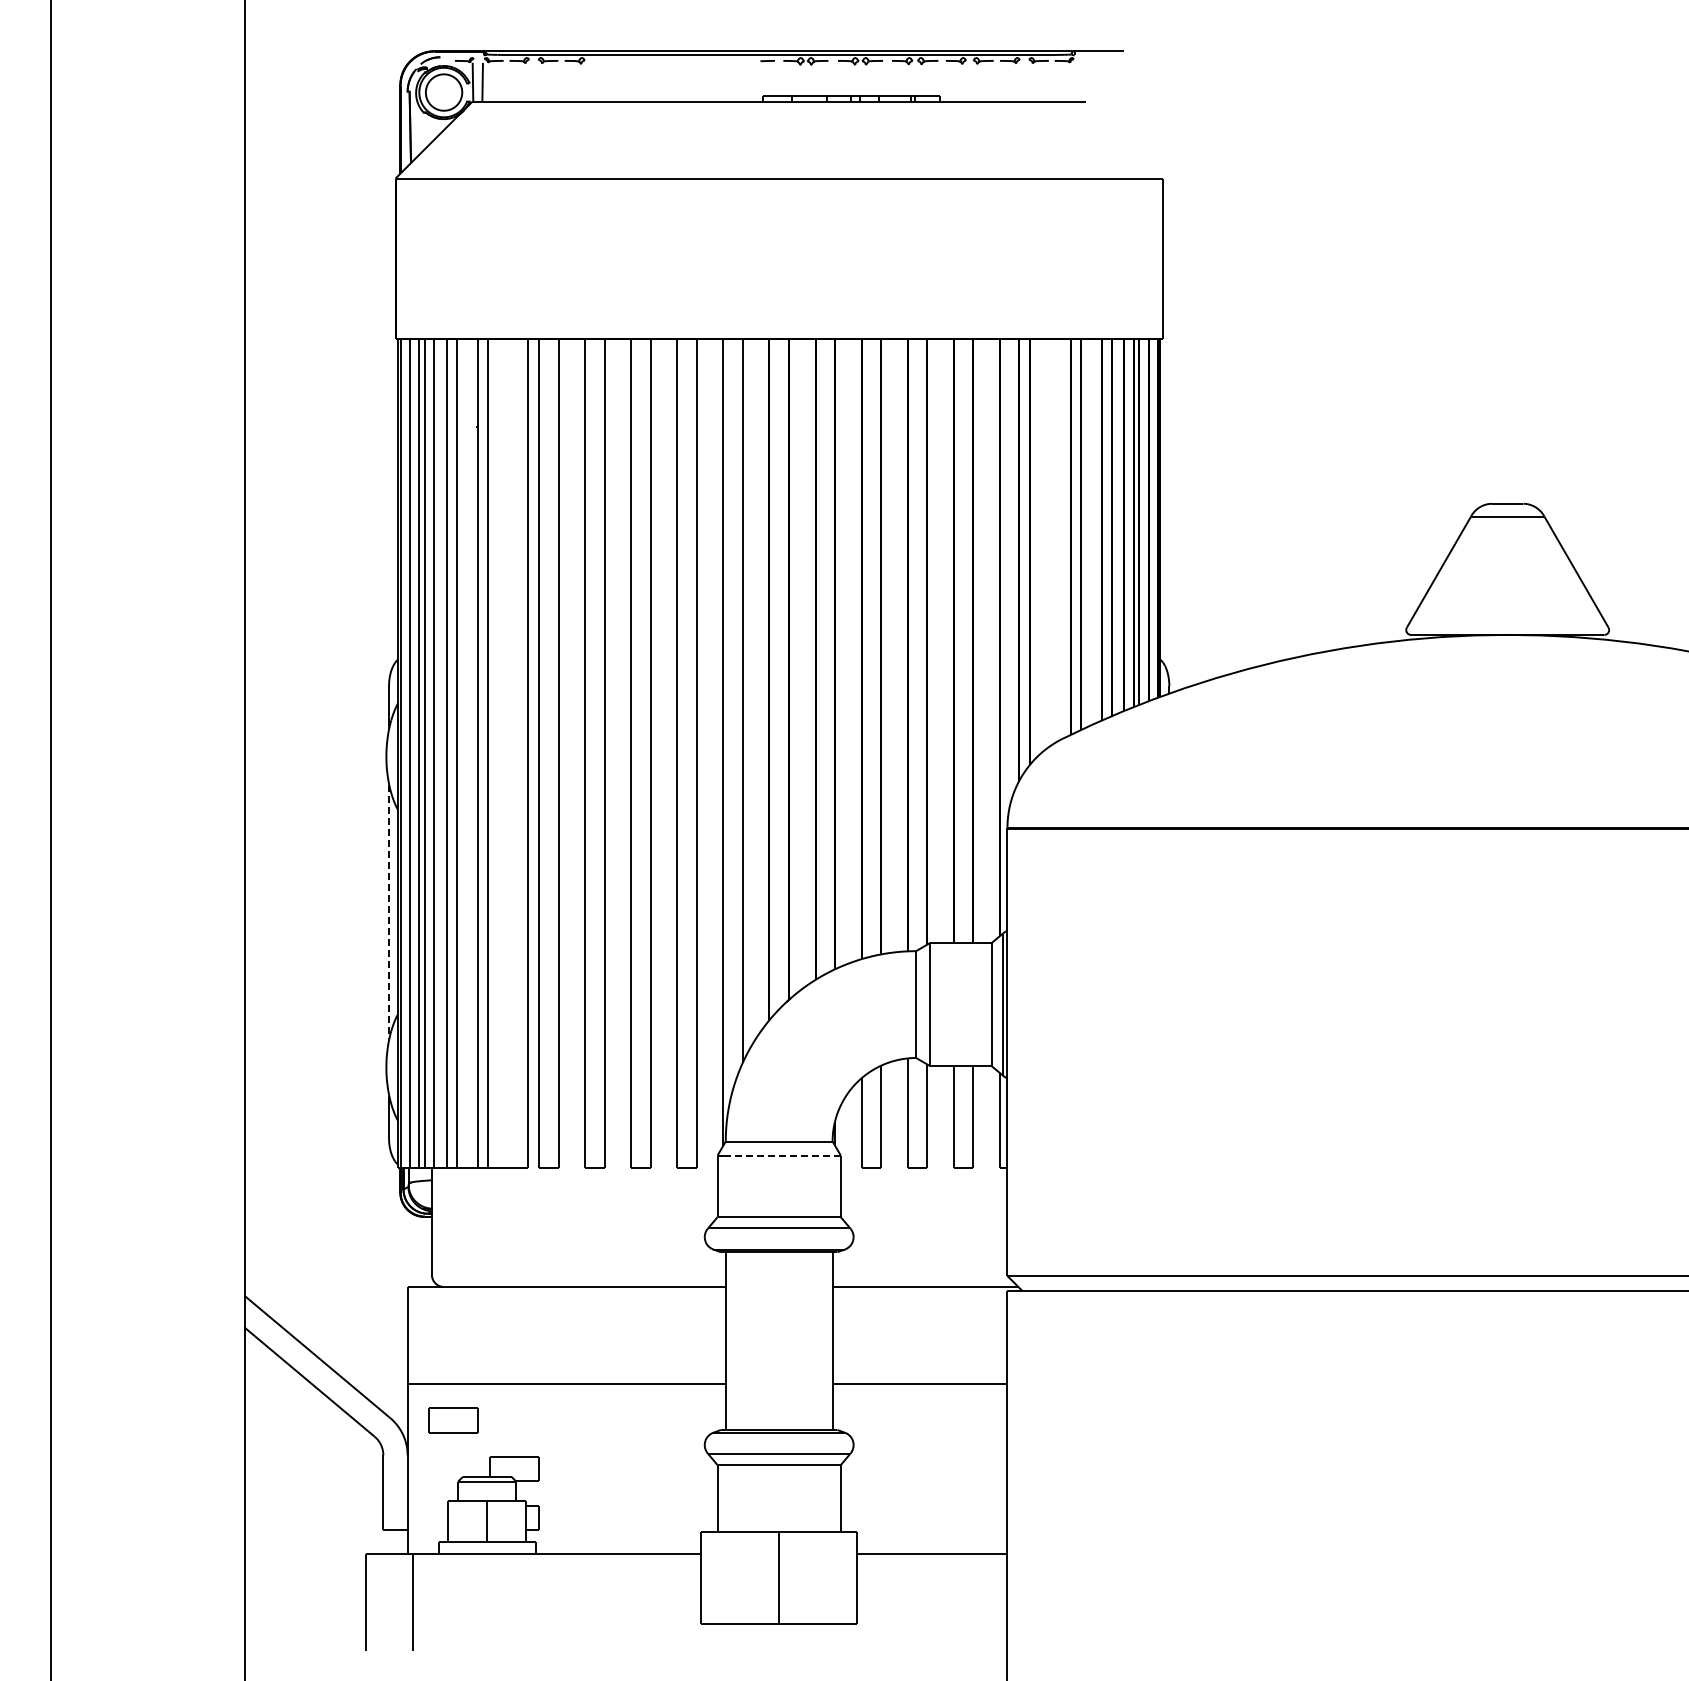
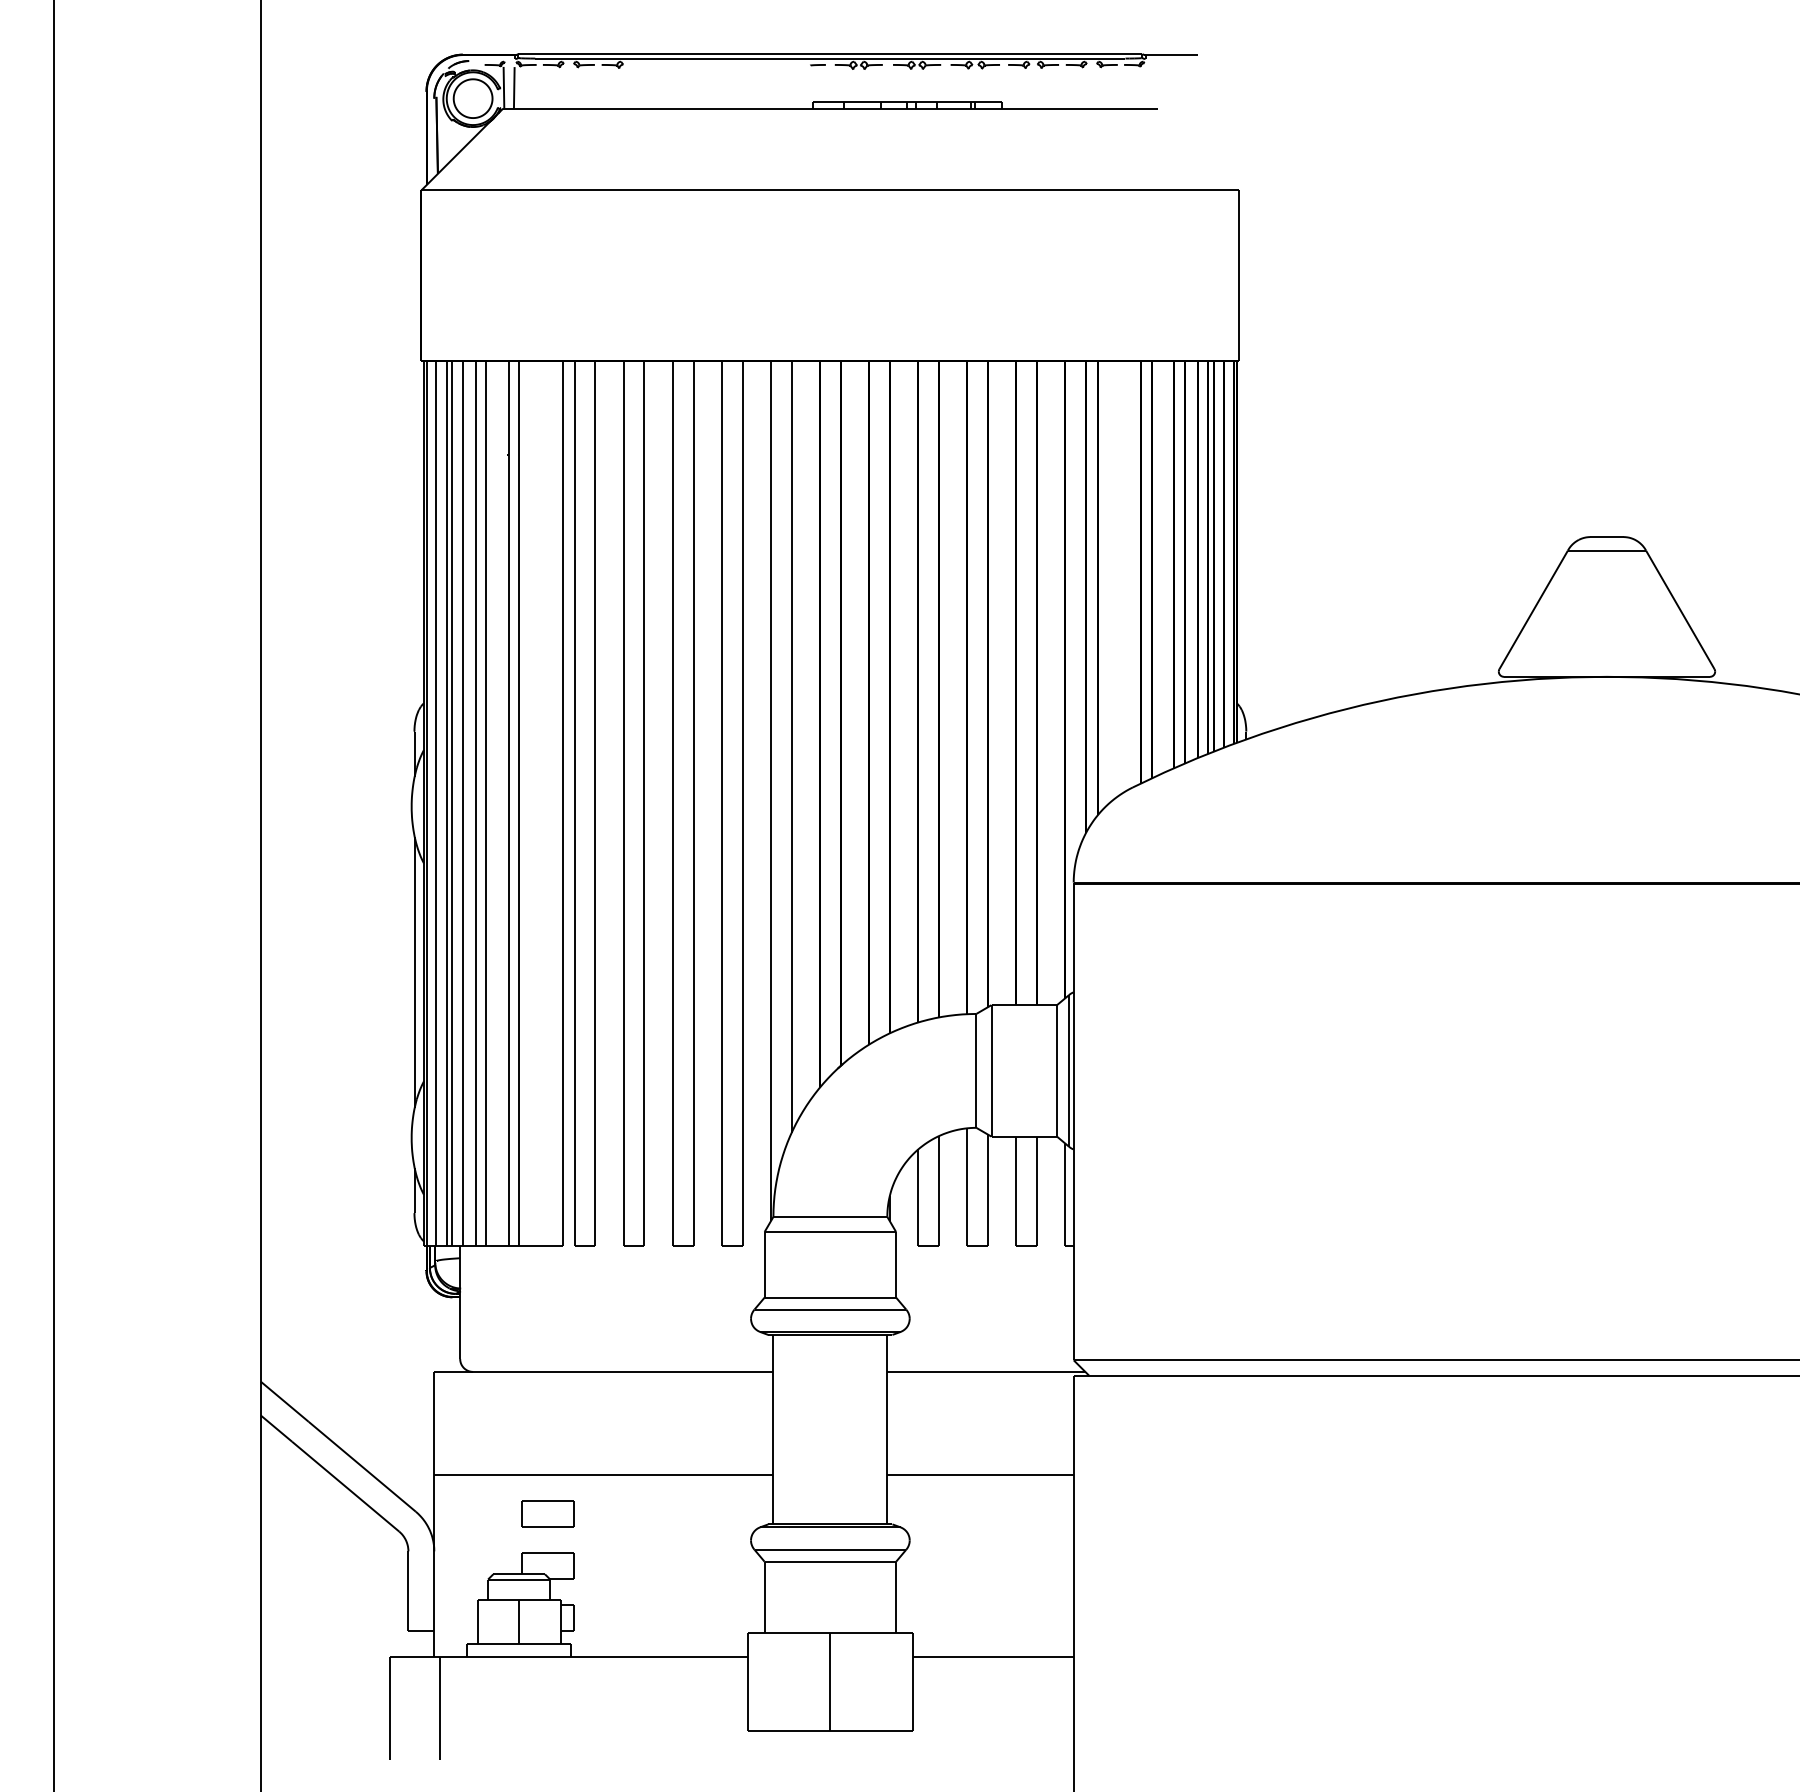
line: (389, 912) -> (414, 972), dashed -> solid
line: (785, 1155) -> (837, 1231), dashed -> solid
part: (453, 1420) -> (548, 1514), moved

